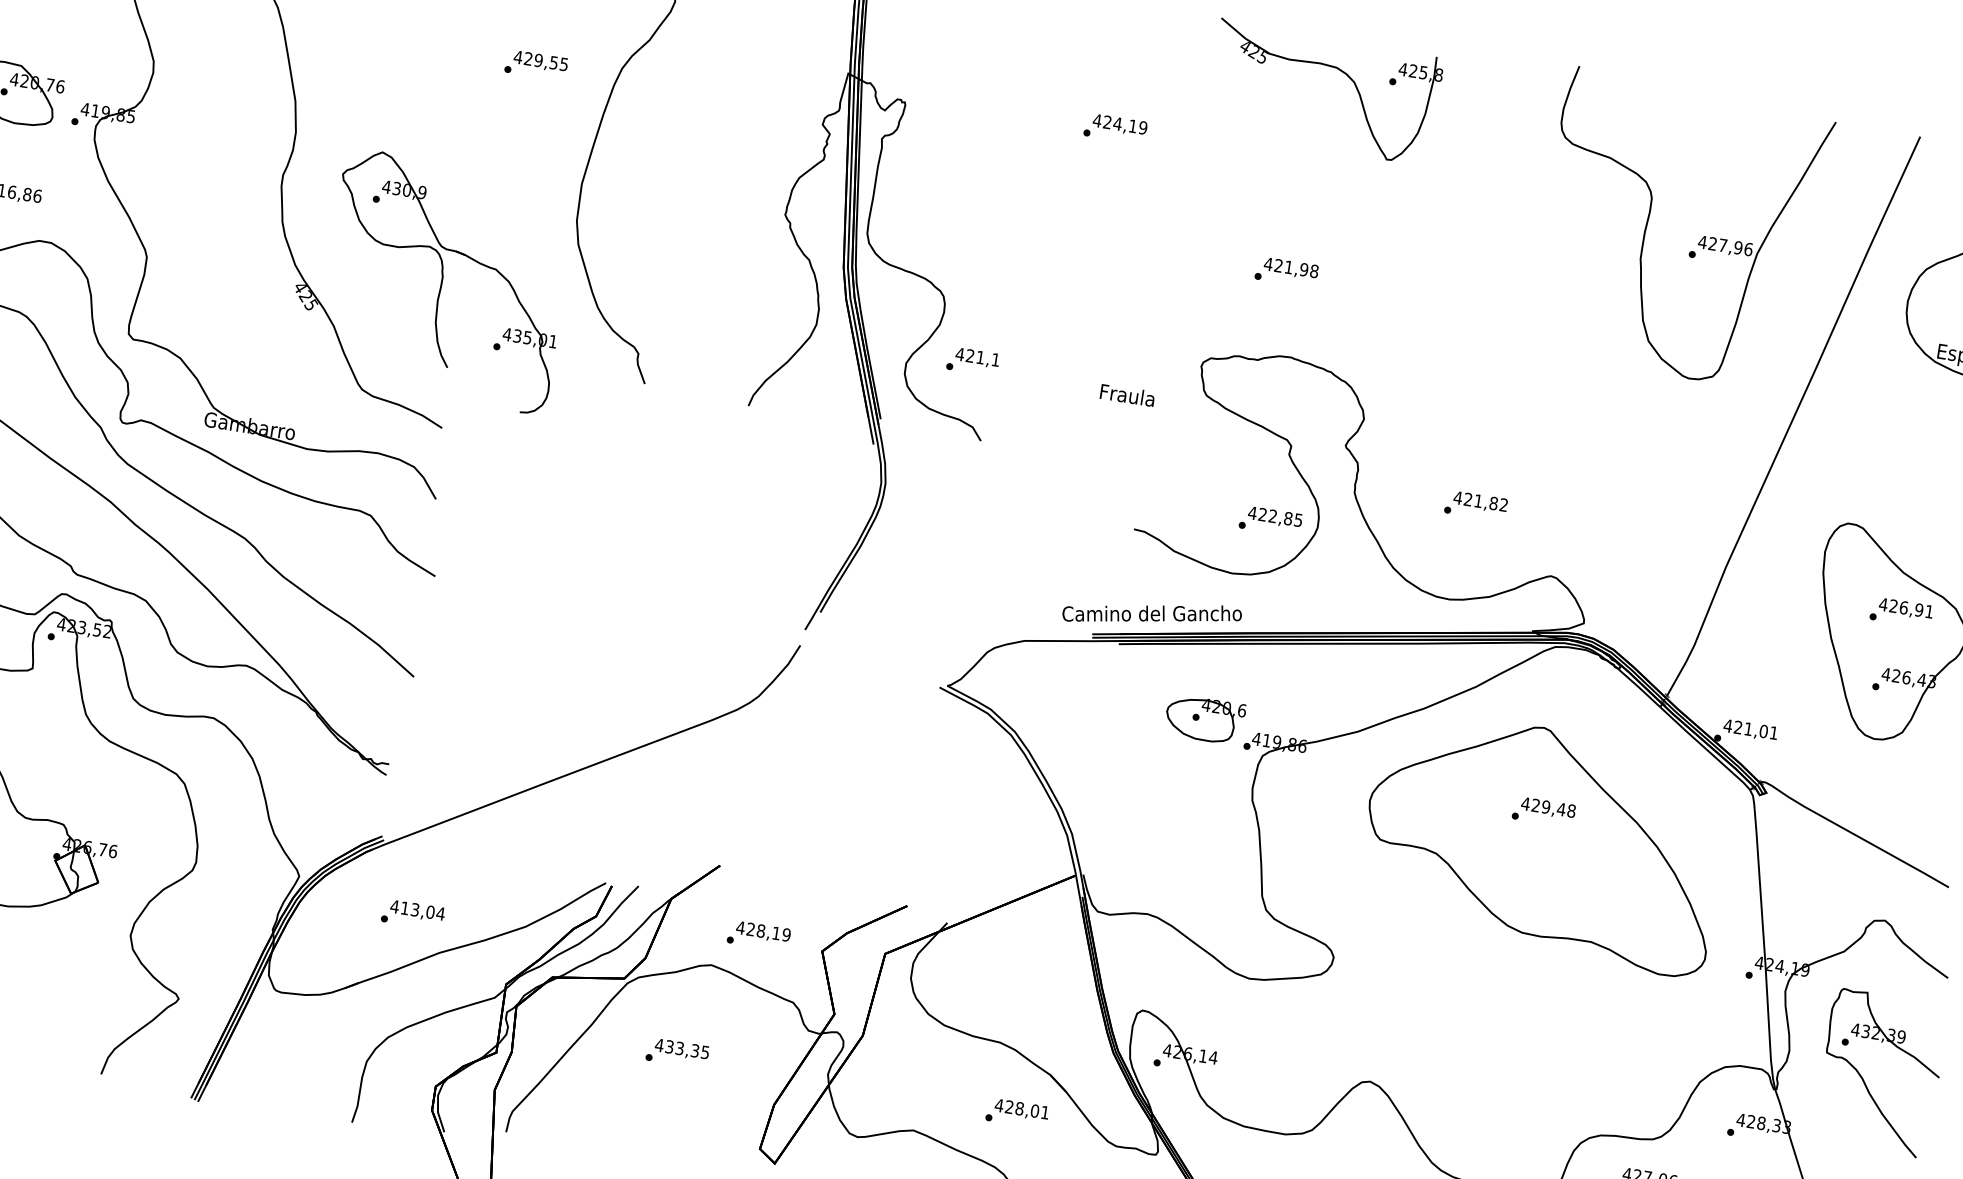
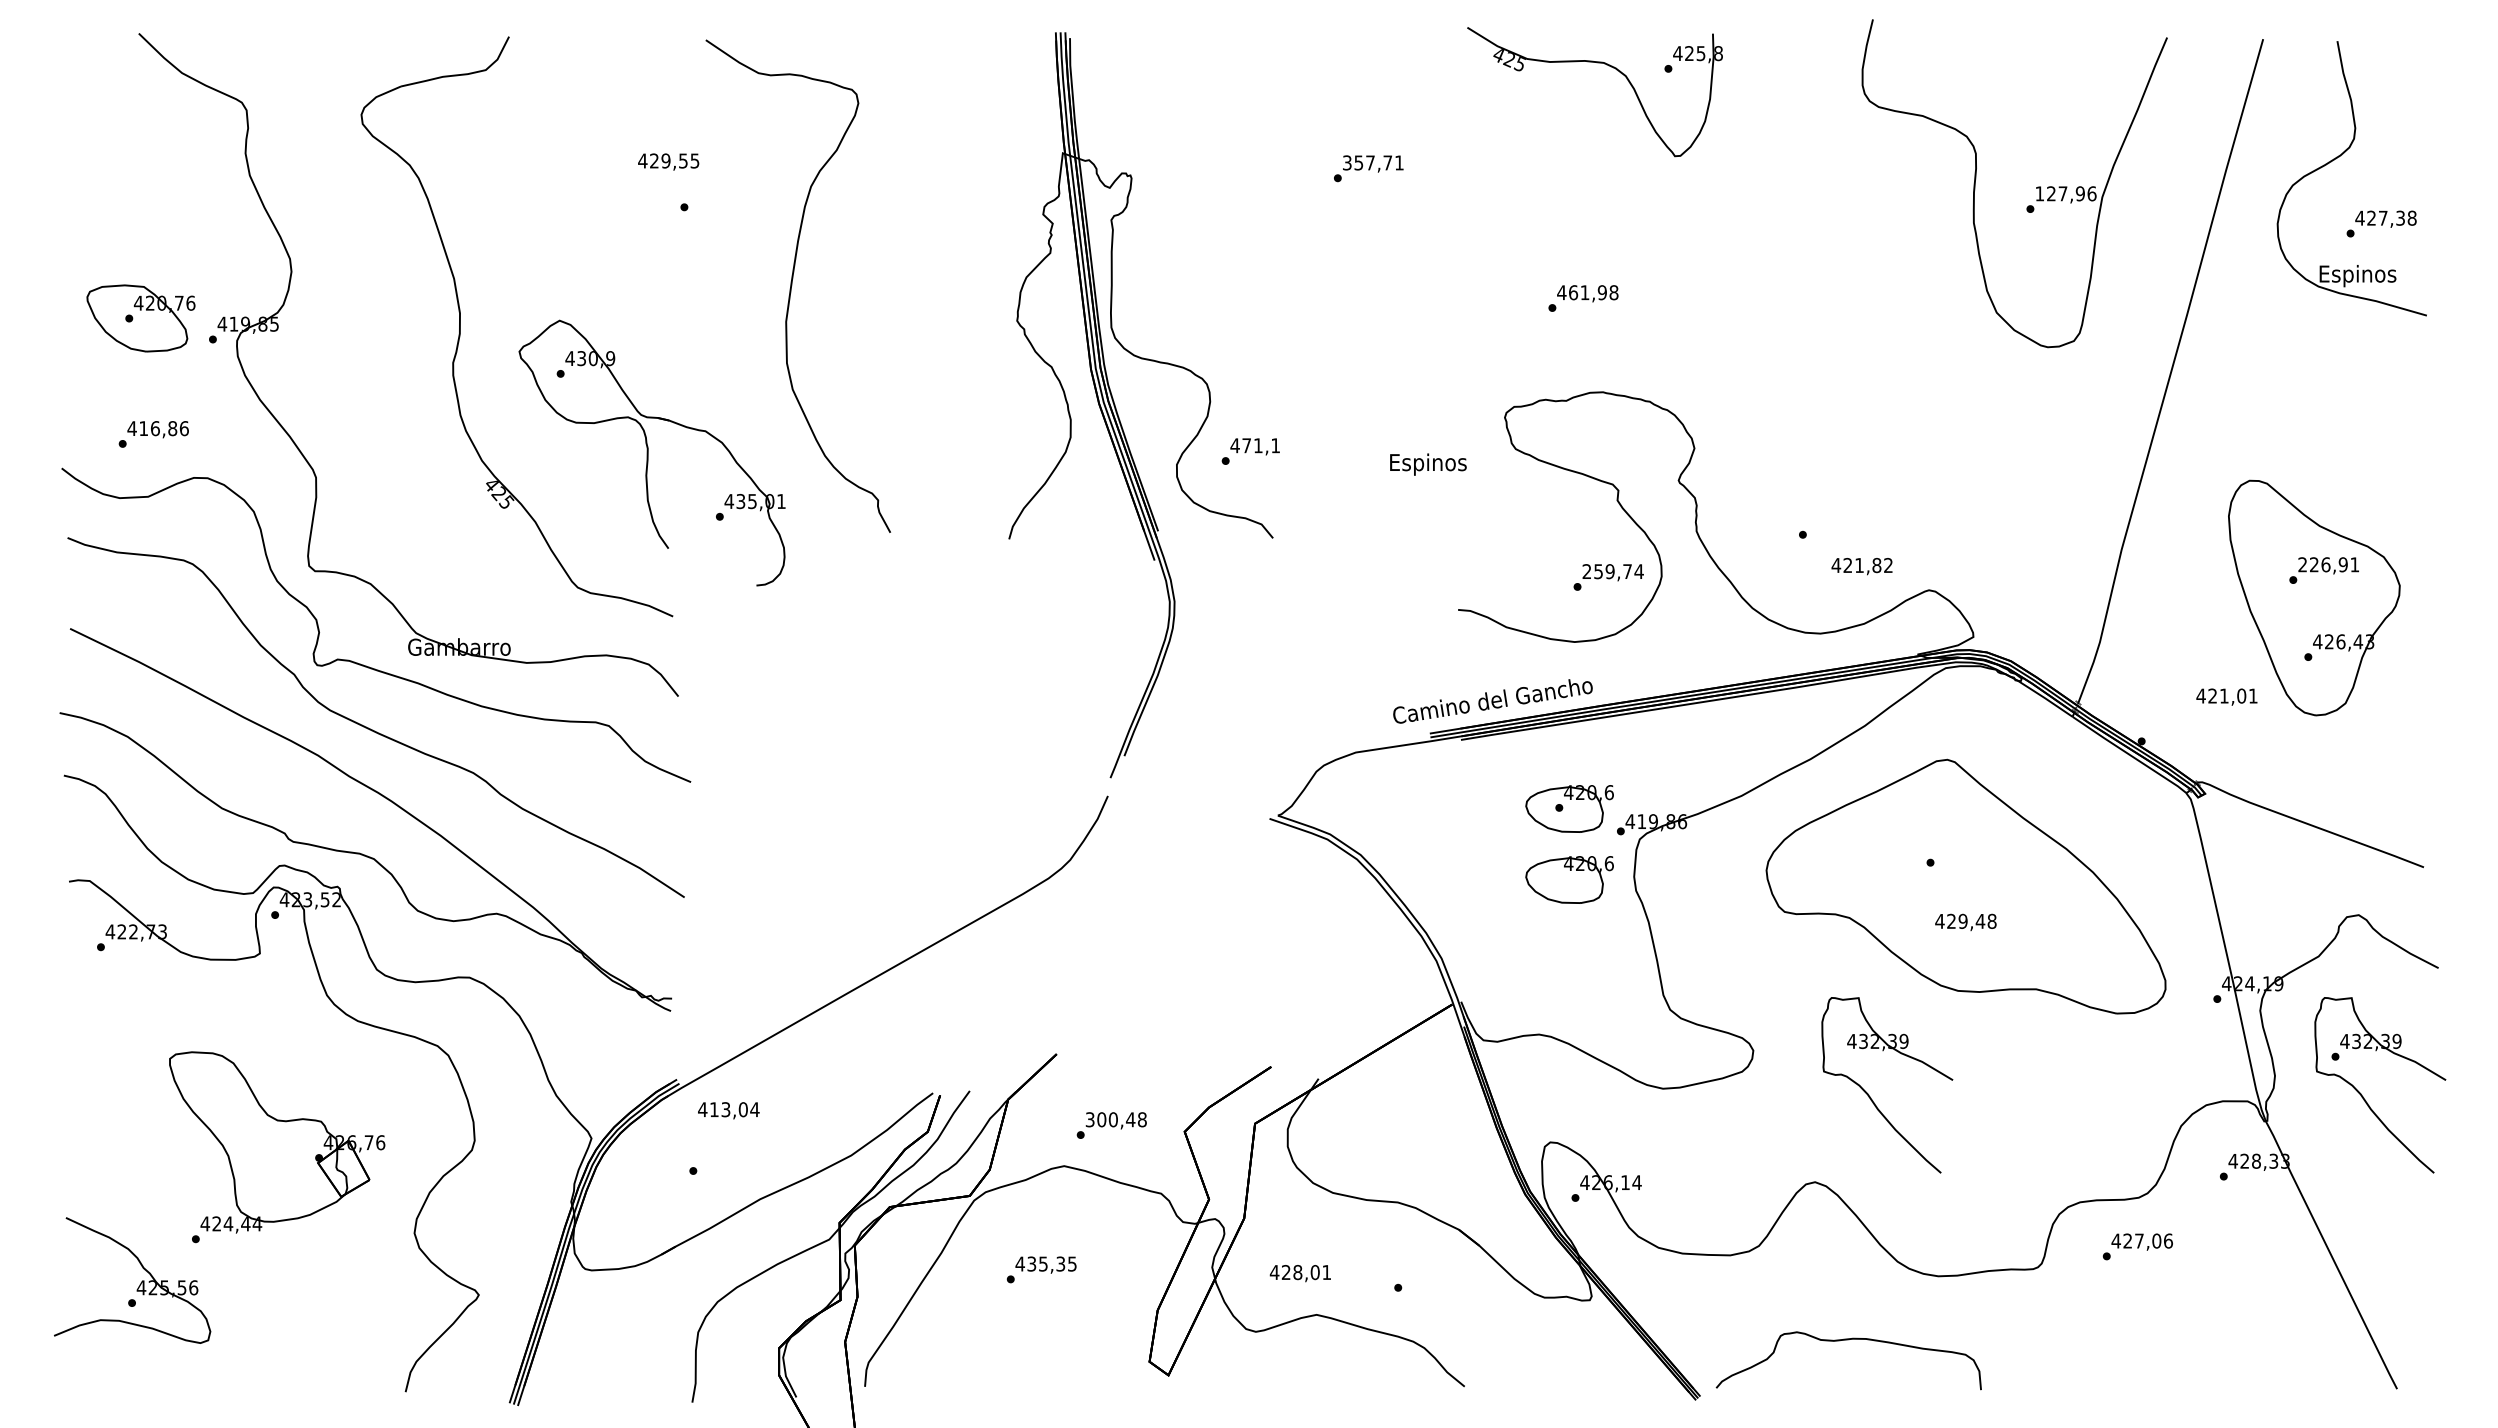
text: (540, 61) -> (668, 161), moved
text: (1119, 123) -> (1372, 162), 424,19 -> 357,71
text: (1702, 242) -> (2039, 193), 427,96 -> 127,96
text: (1278, 265) -> (1573, 292), 421,98 -> 461,98
text: (970, 355) -> (1246, 445), 421,1 -> 471,1
text: (1127, 397) -> (1428, 464), Fraula -> Espinos
text: (1480, 502) -> (1861, 566), moved
text: (1275, 516) -> (1612, 571), 422,85 -> 259,74
text: (1883, 604) -> (2302, 564), 426,91 -> 226,91
text: (1750, 729) -> (2226, 696), moved
part: (1195, 781) -> (1569, 879), added
text: (1548, 807) -> (1965, 921), moved
text: (417, 910) -> (728, 1110), moved
text: (763, 931) -> (1115, 1119), 428,19 -> 300,48
part: (1430, 1013) -> (1870, 1096), added
text: (680, 1048) -> (1043, 1263), 433,35 -> 435,35
text: (1021, 1109) -> (1299, 1273), moved

